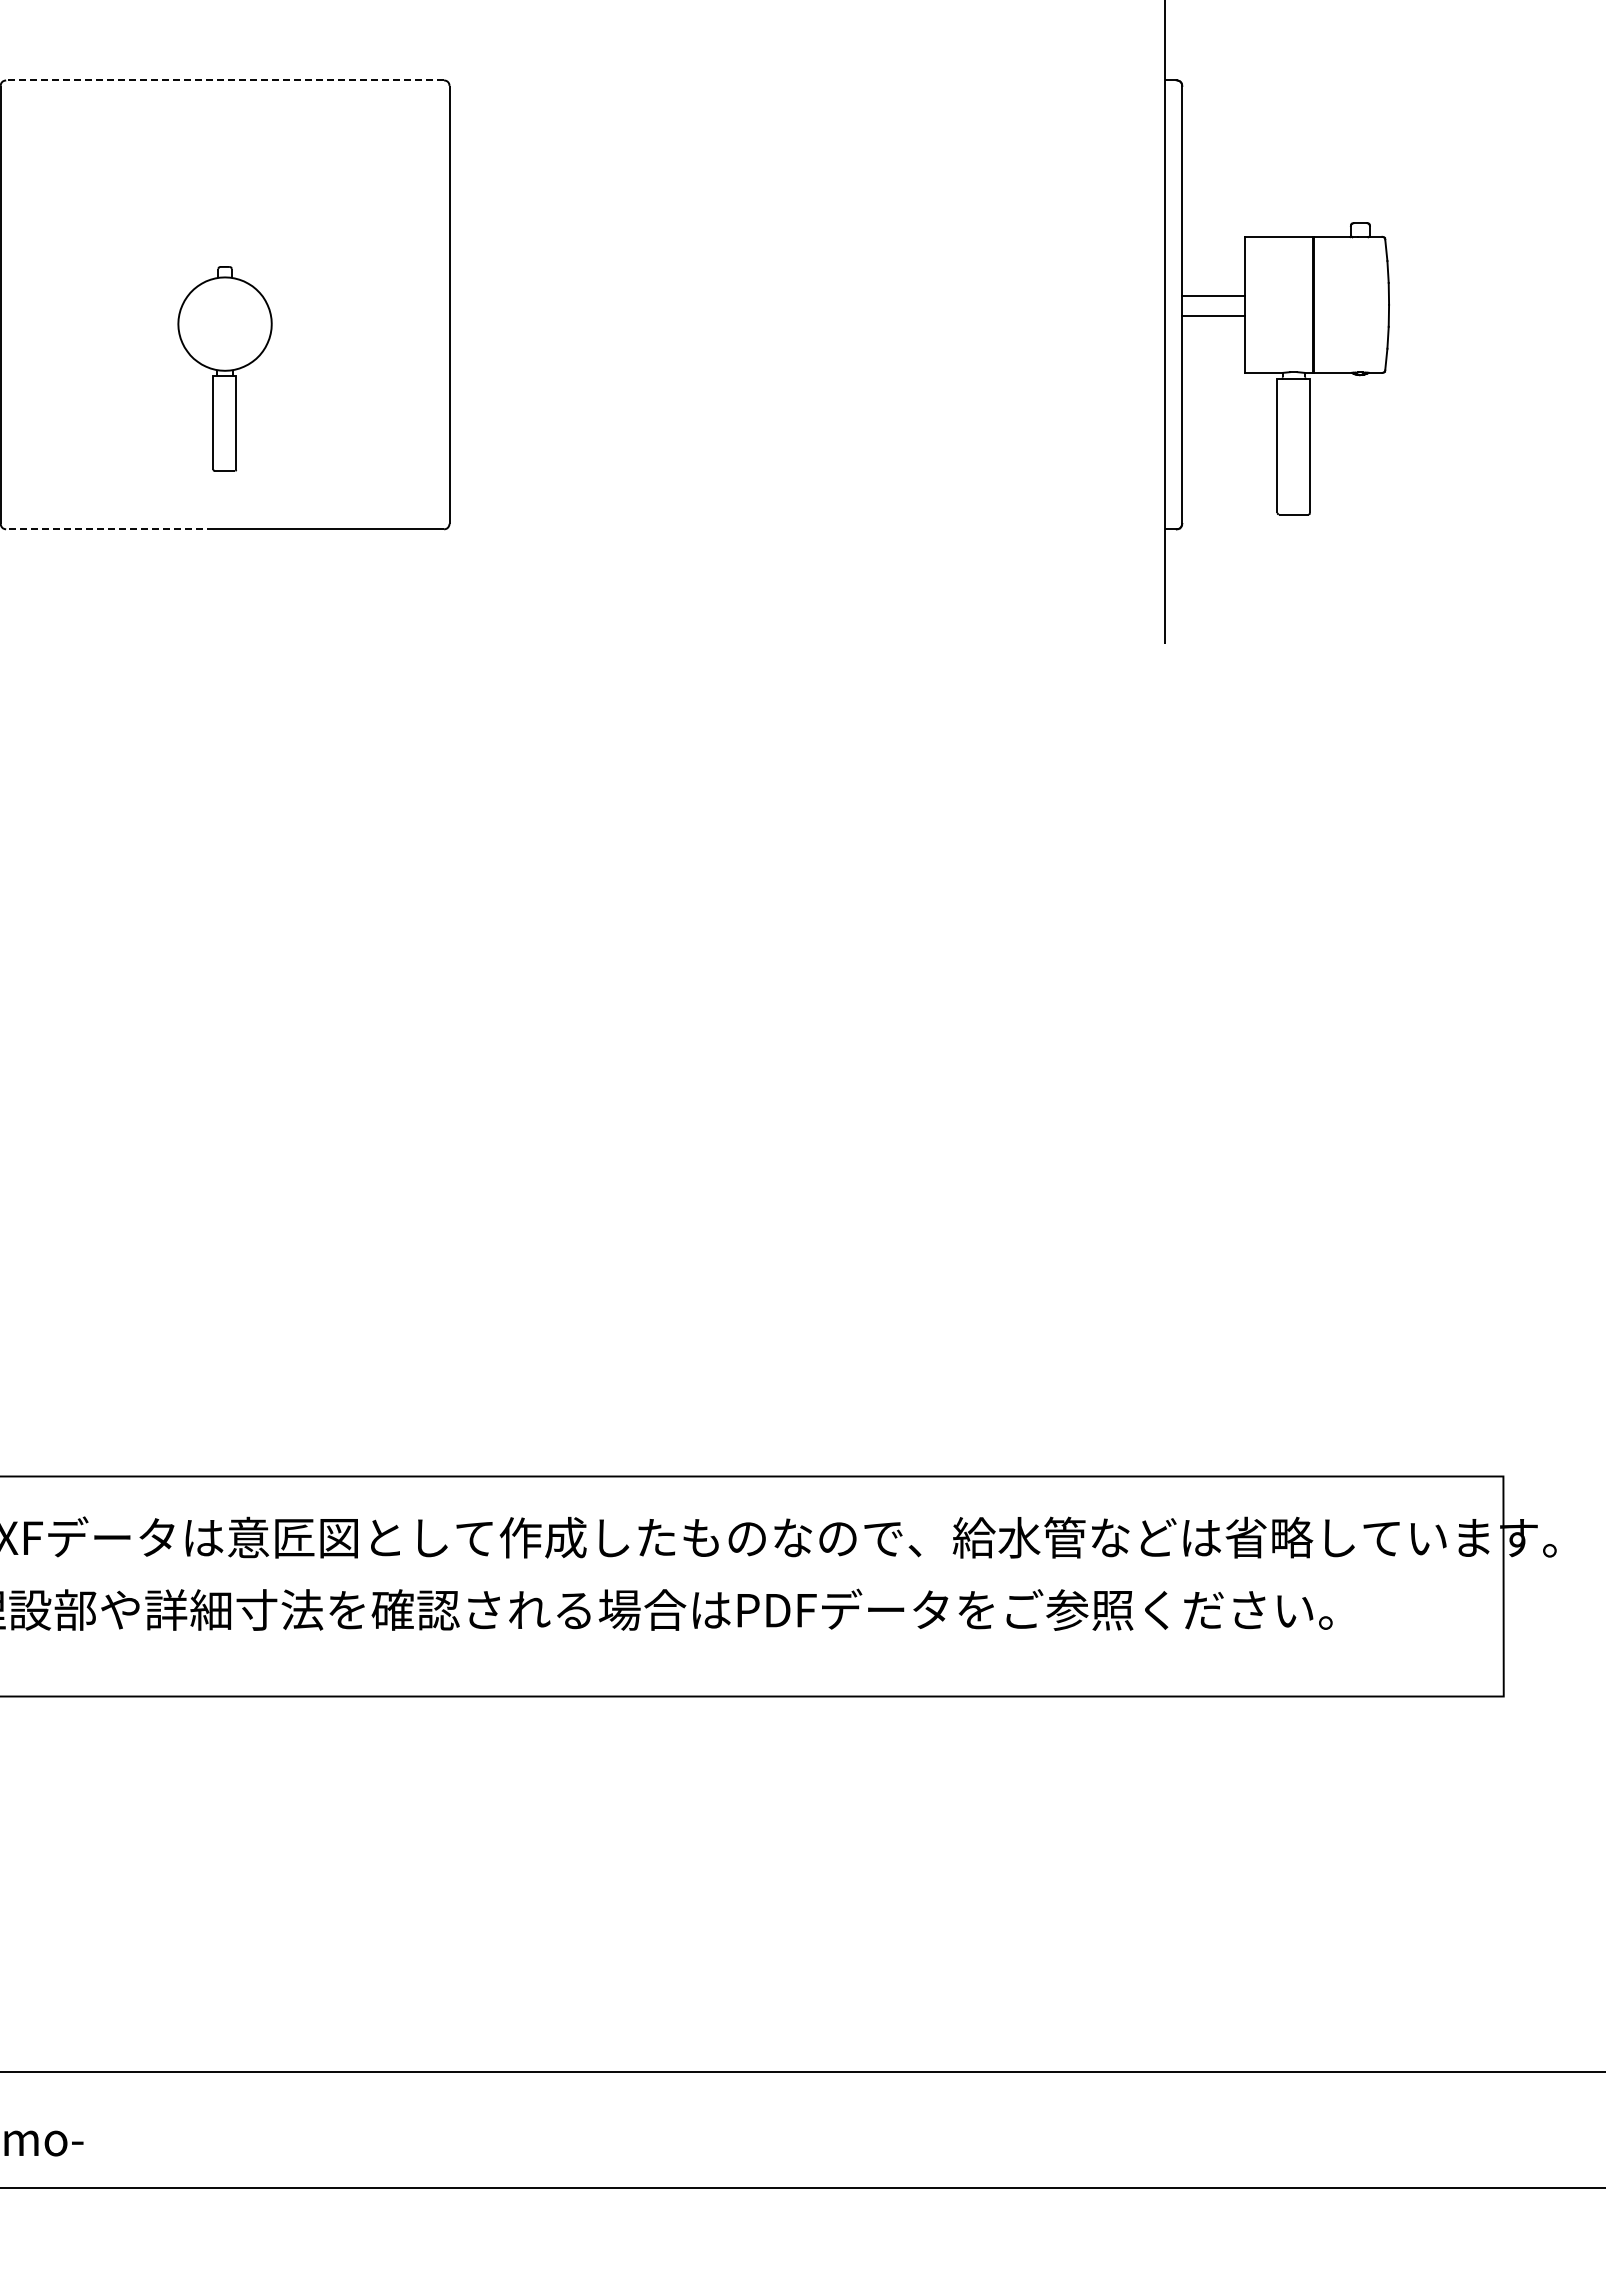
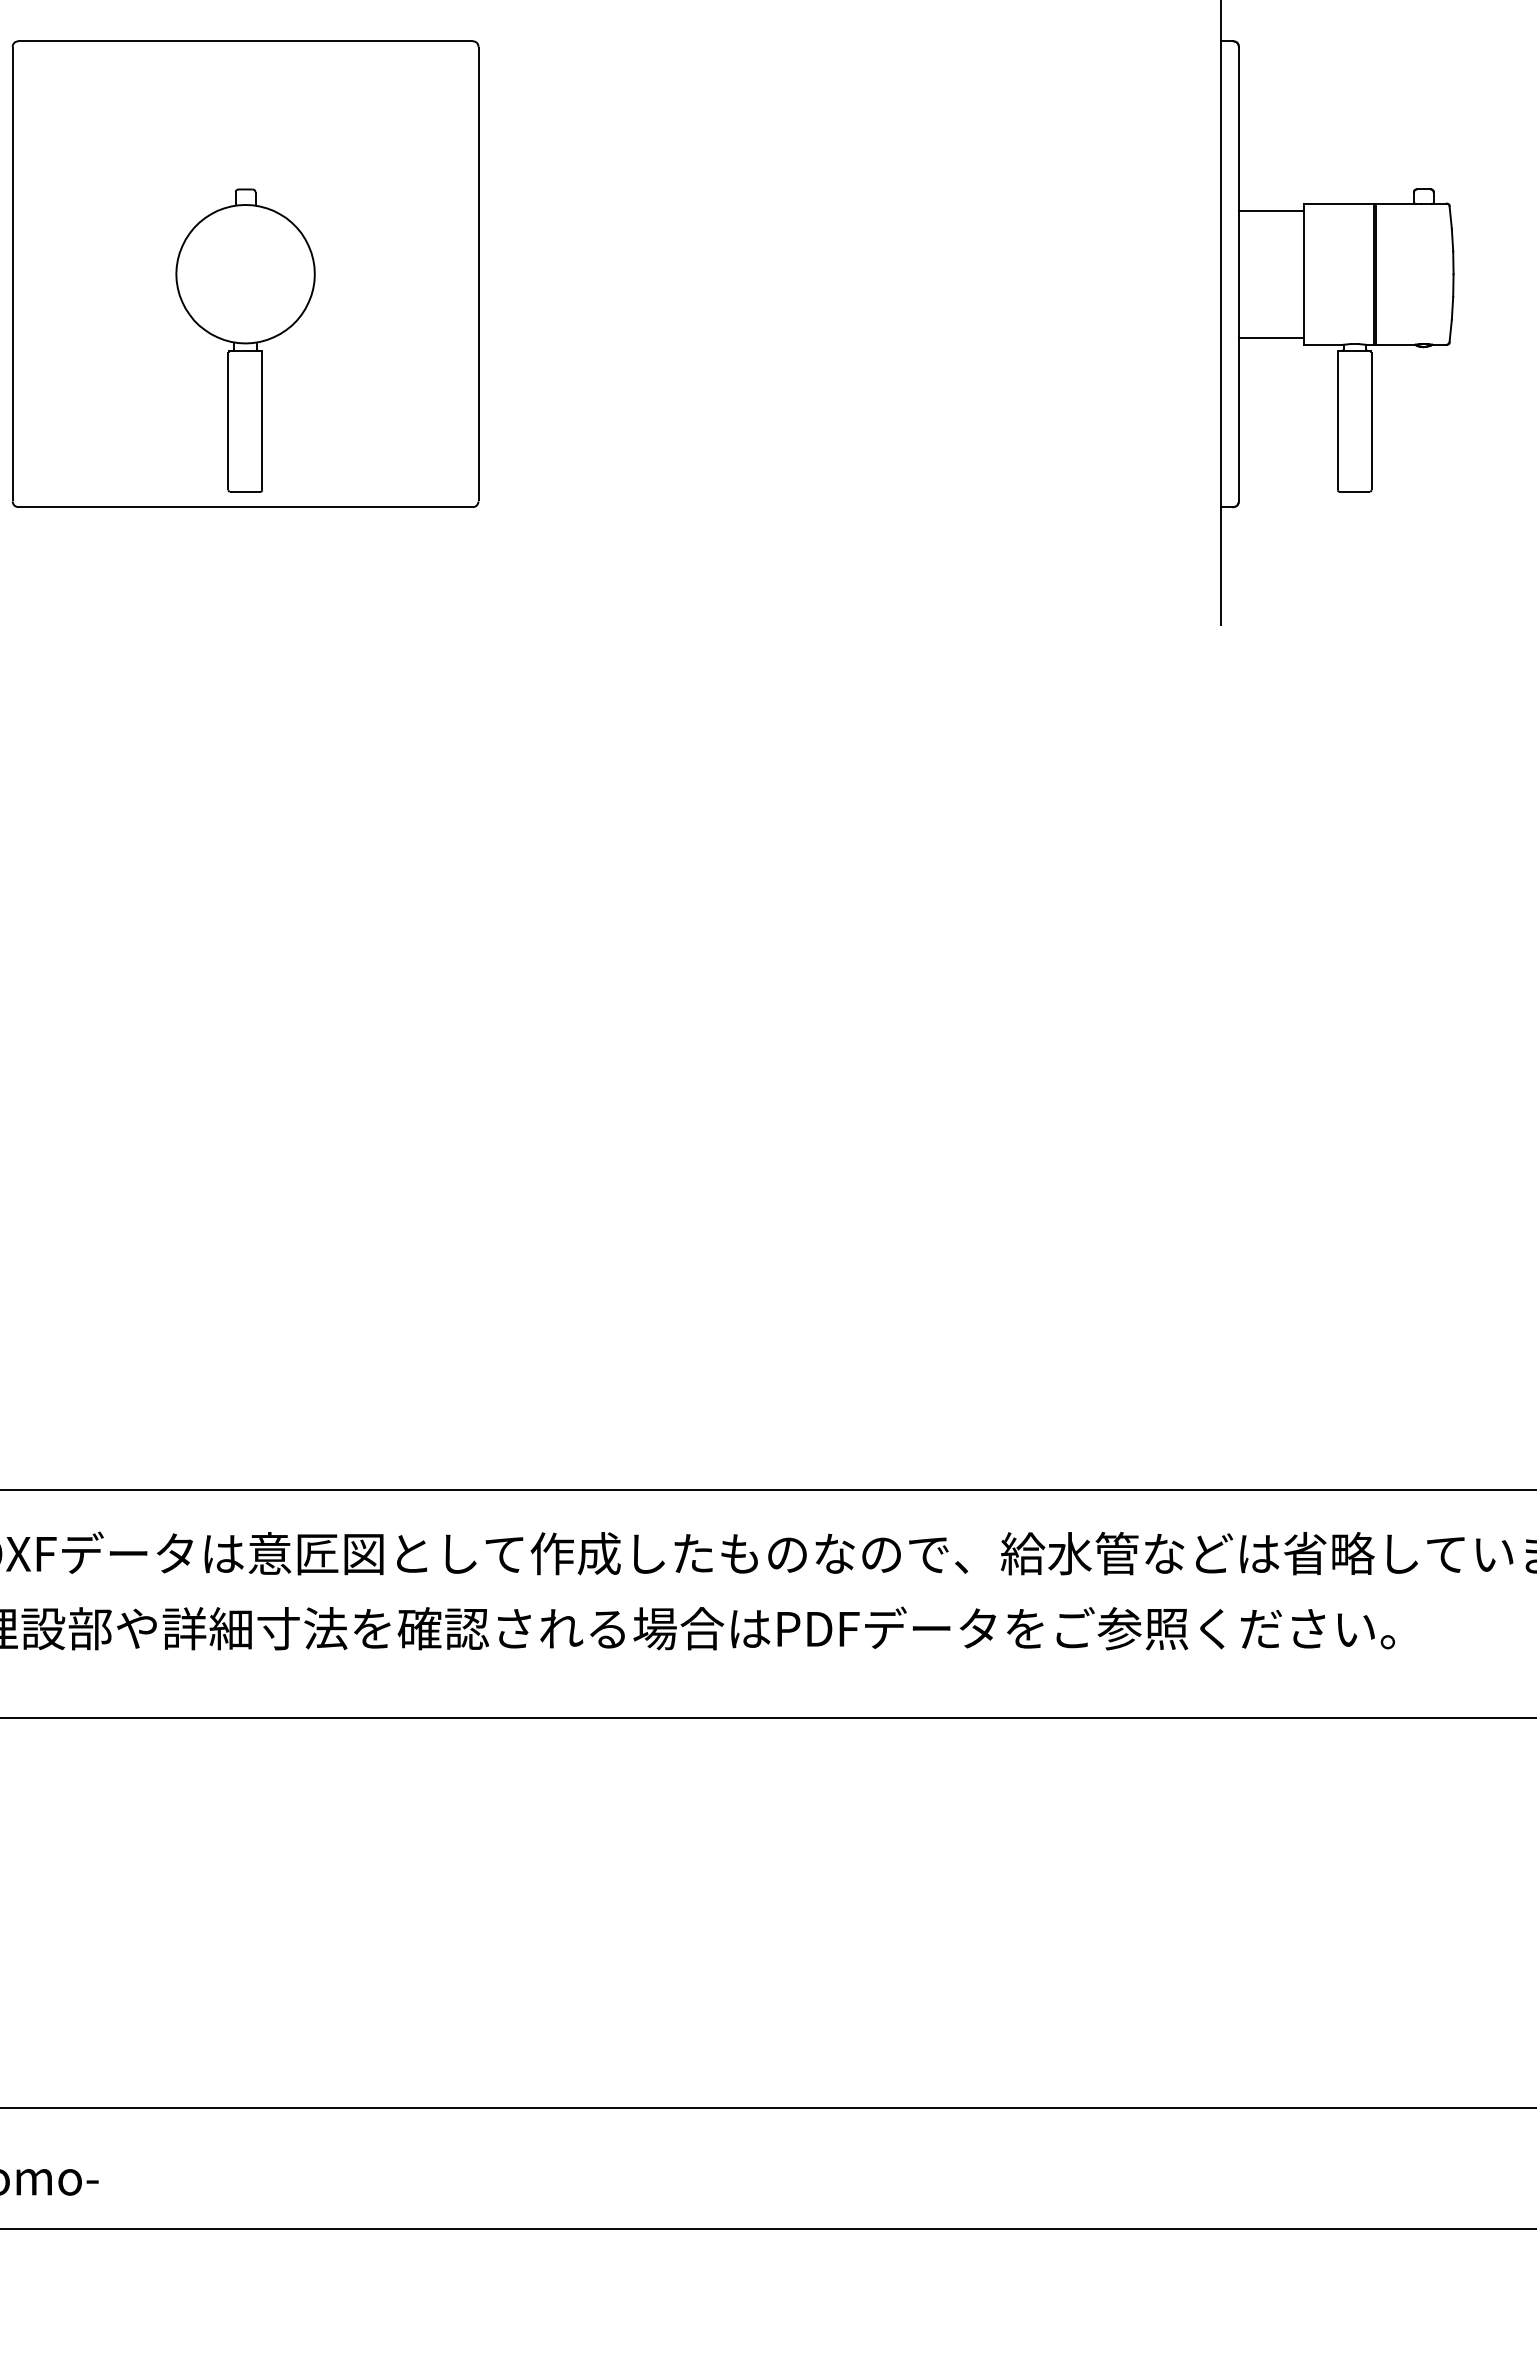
line: (225, 80) -> (246, 41), dashed -> solid
line: (1213, 296) -> (1271, 338), moved
line: (1213, 315) -> (1271, 210), moved
part: (224, 368) -> (244, 340), size x1.43
line: (109, 529) -> (125, 507), dashed -> solid

